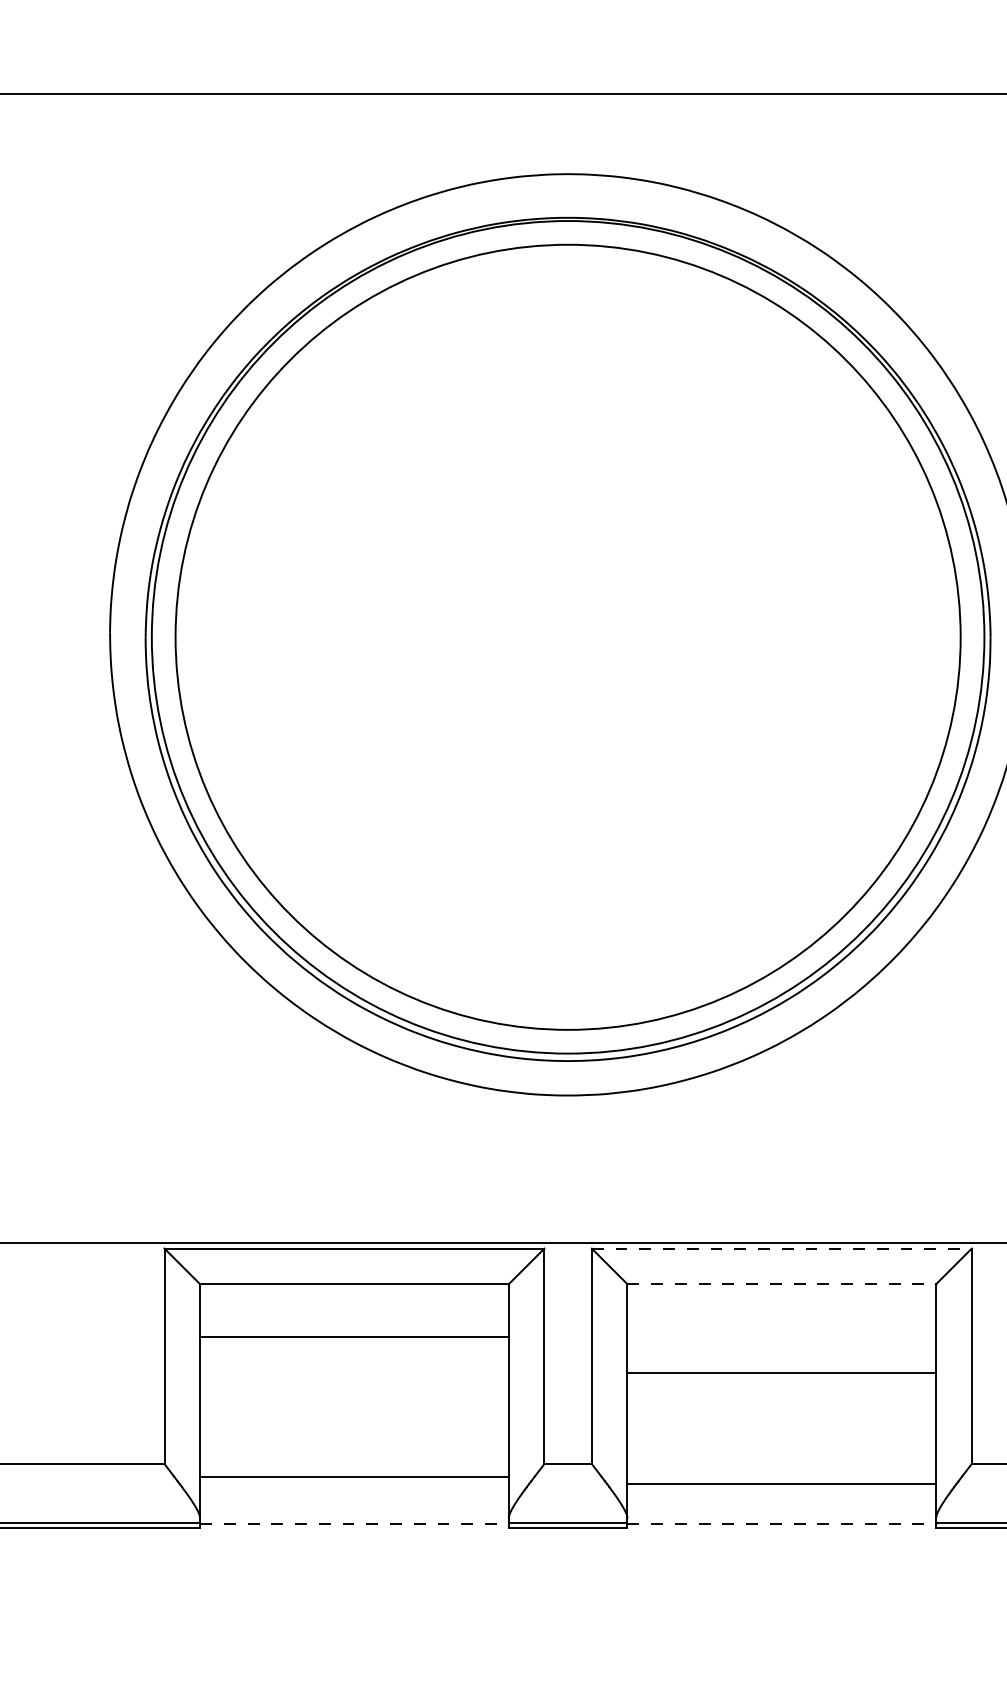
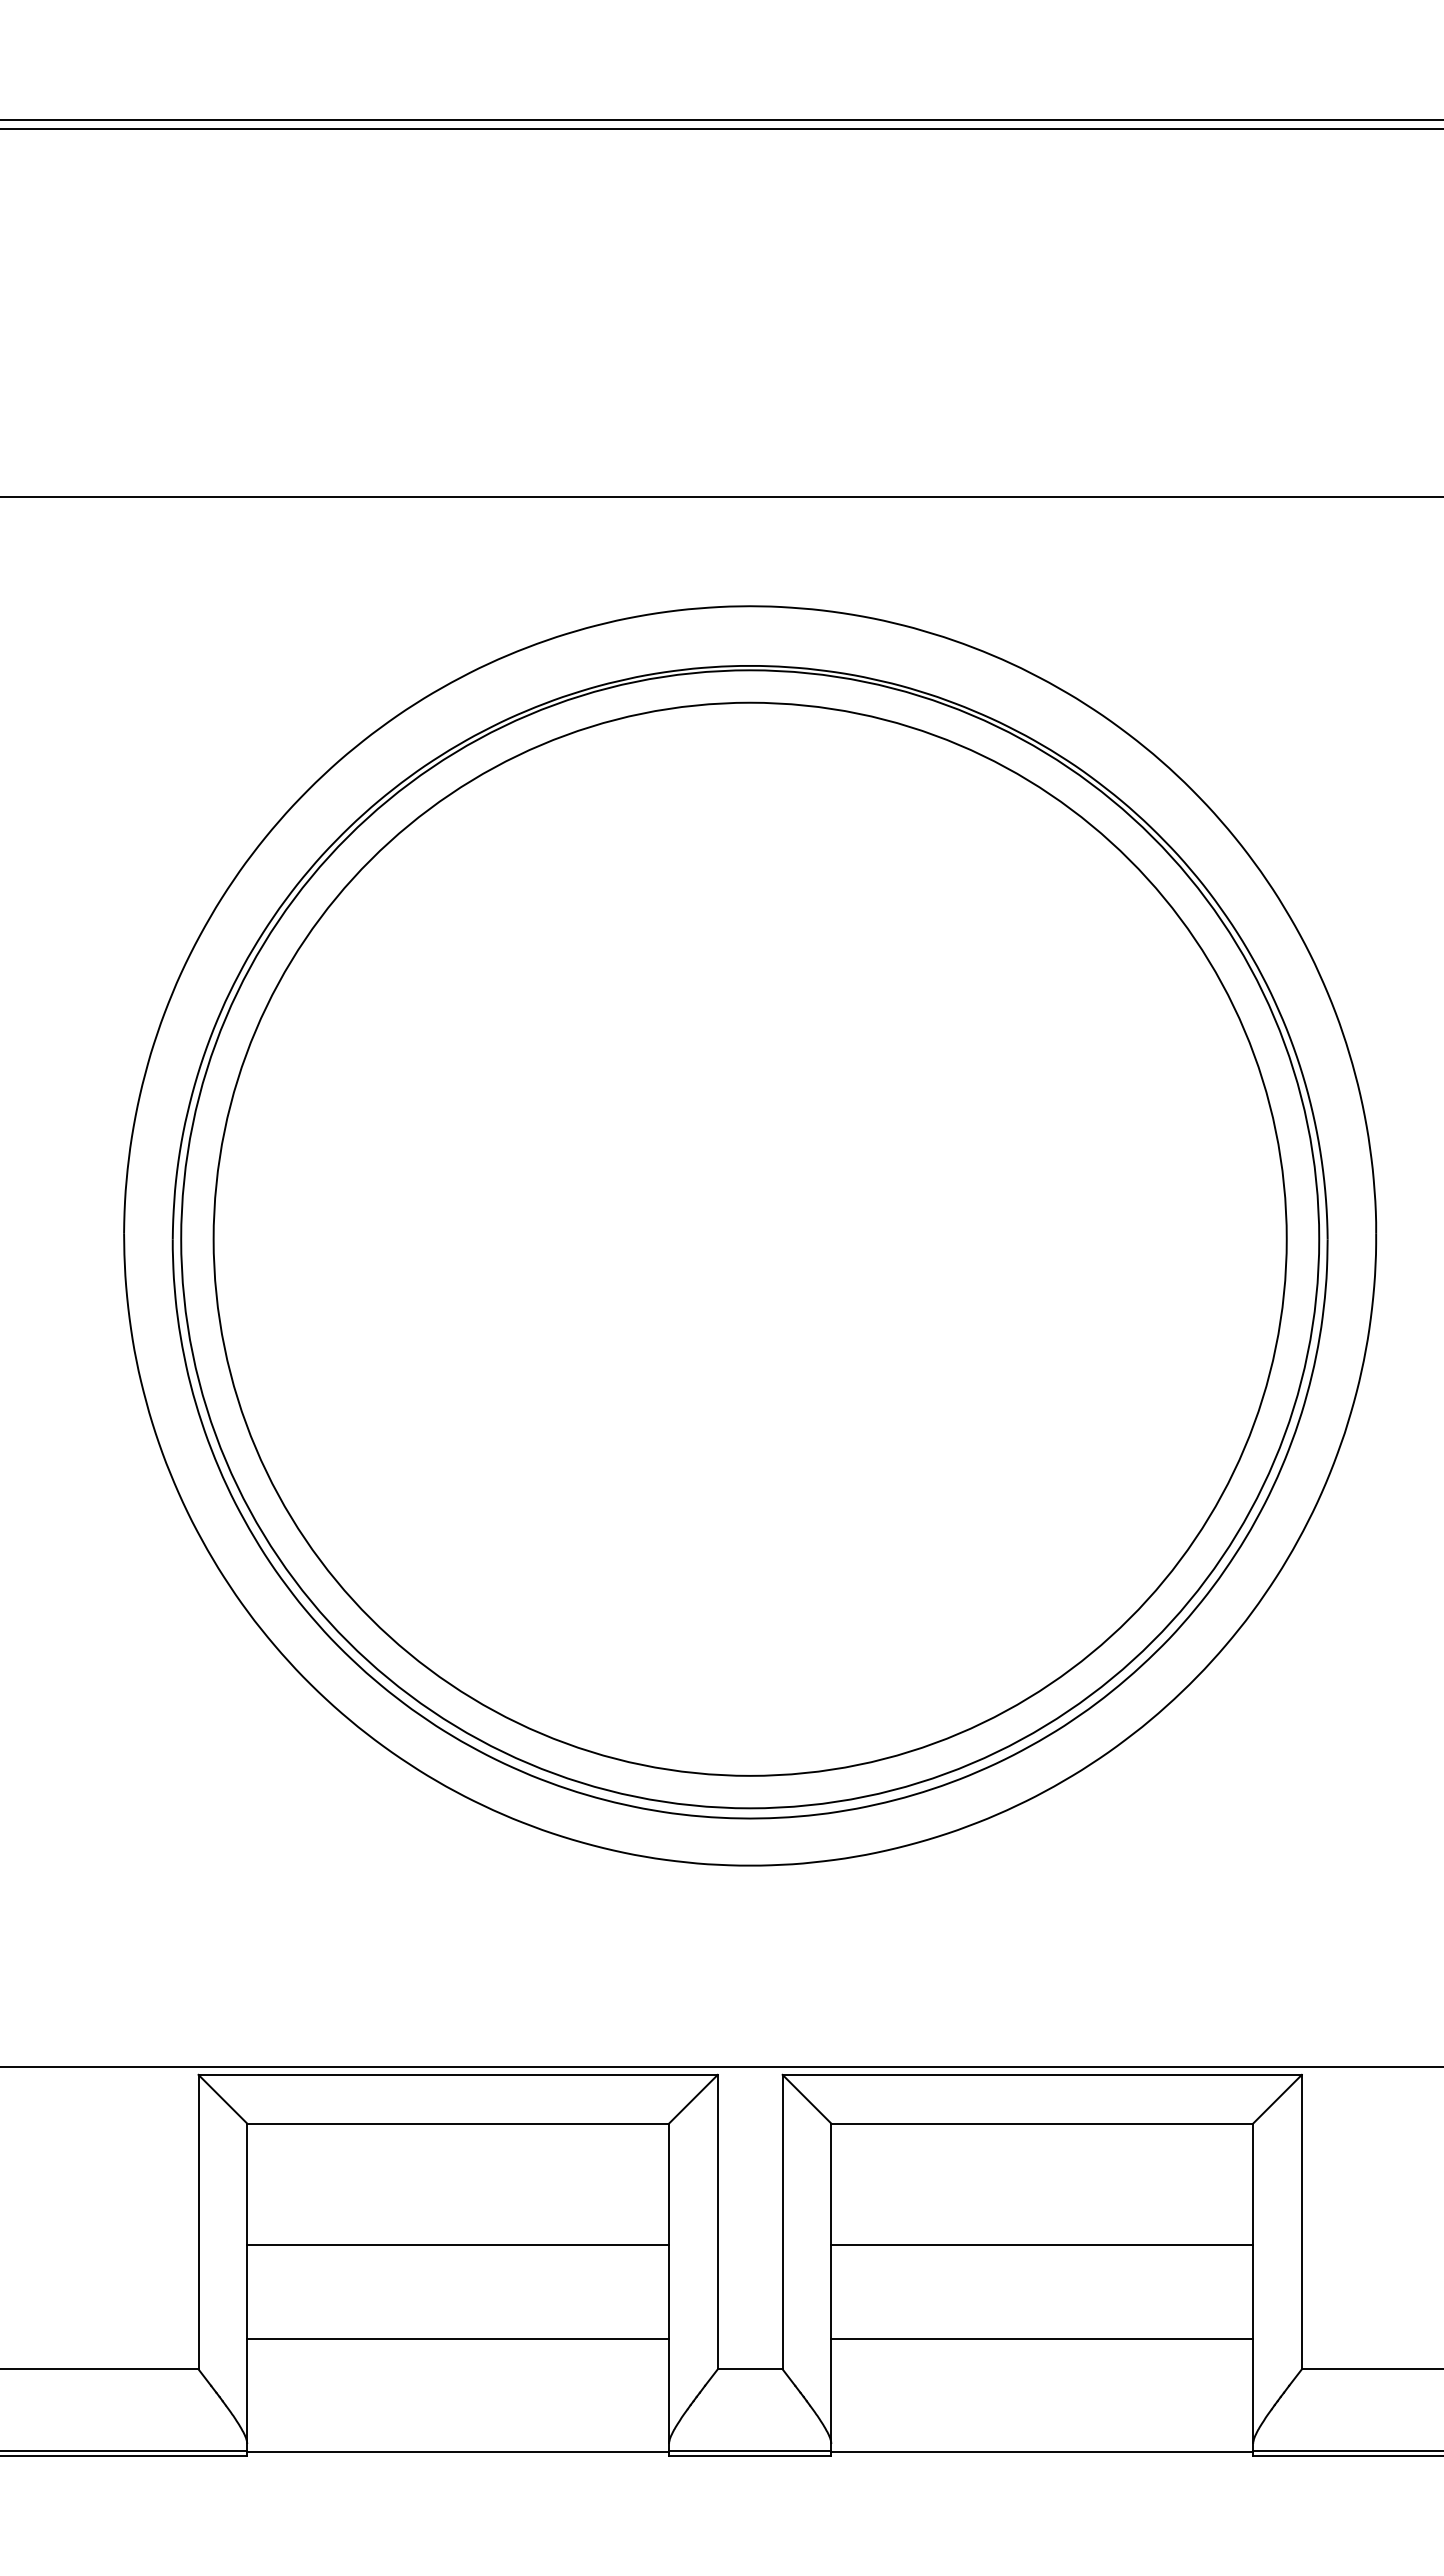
line: (781, 1248) -> (1042, 2074), dashed -> solid
line: (781, 1284) -> (1042, 2123), dashed -> solid
line: (354, 1337) -> (458, 2245), moved
line: (354, 1477) -> (458, 2339), moved
line: (781, 1483) -> (1042, 2339), moved
line: (354, 1524) -> (458, 2451), dashed -> solid
line: (781, 1524) -> (1042, 2451), dashed -> solid

